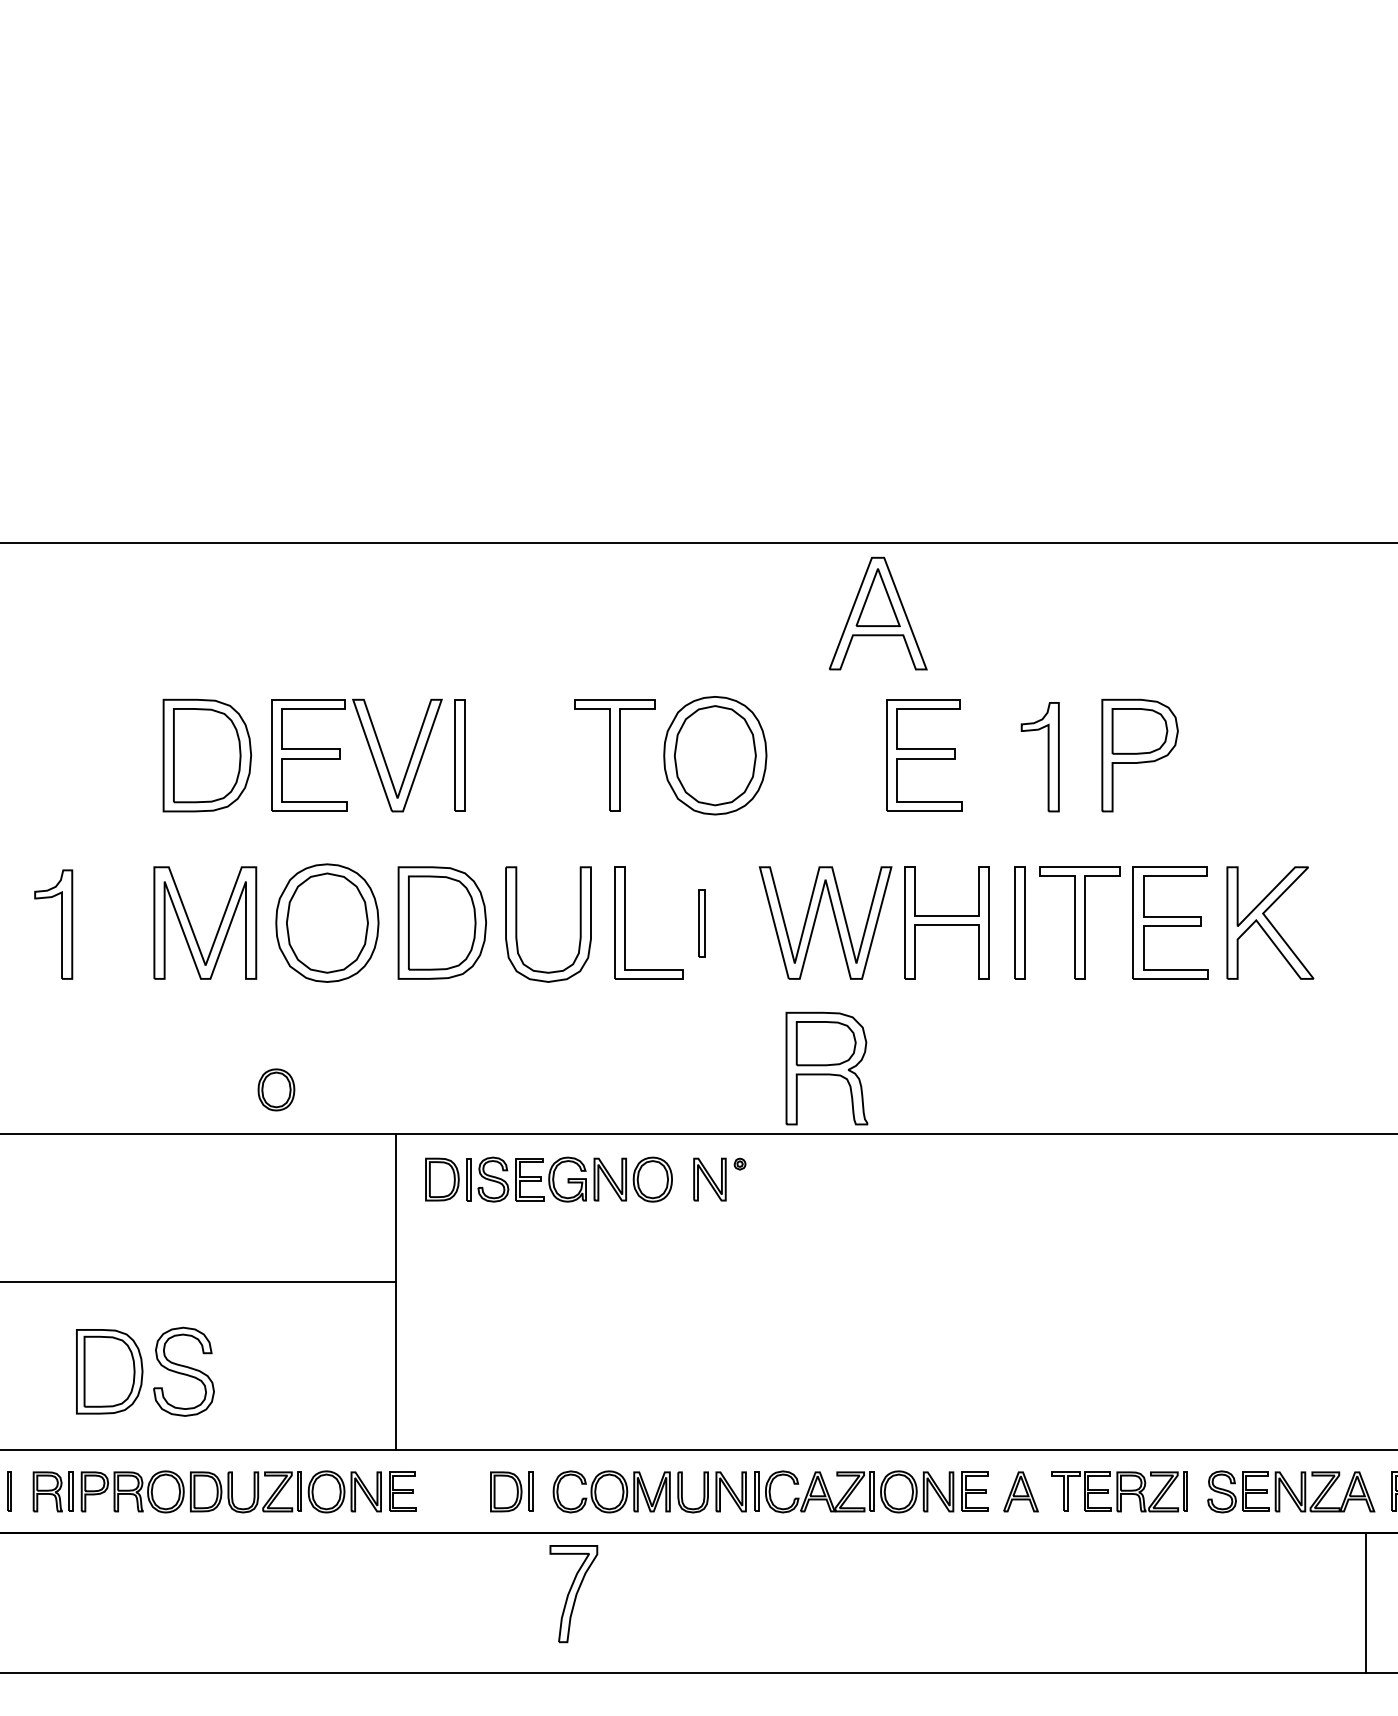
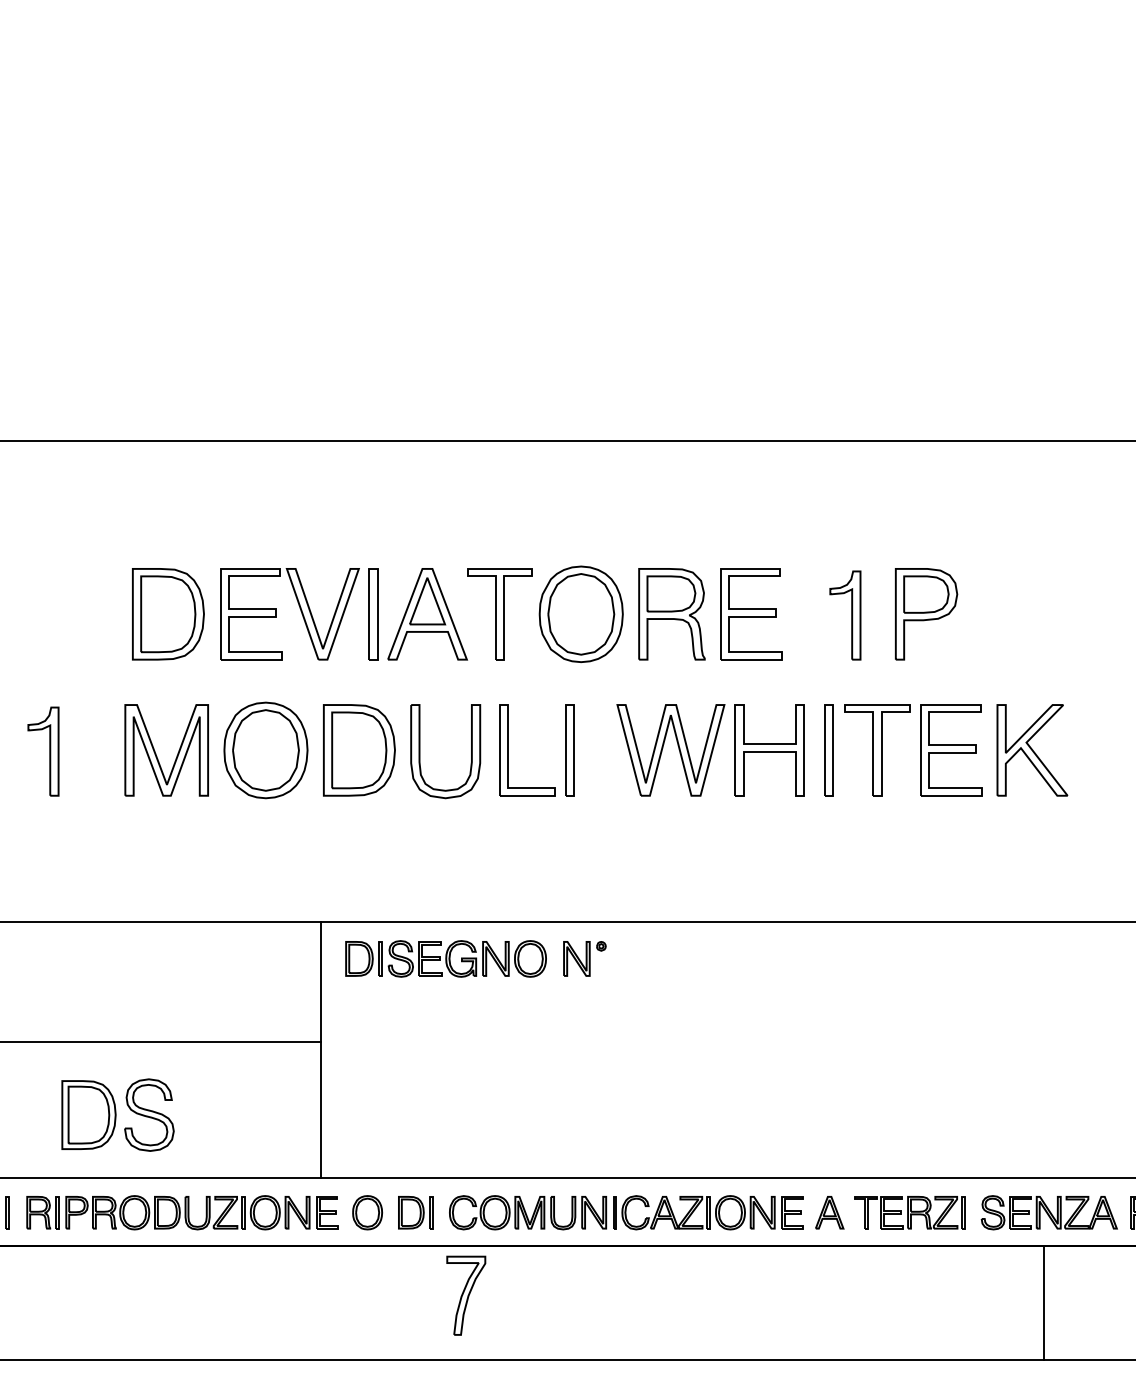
part: (878, 613) -> (427, 614), moved
part: (701, 922) -> (570, 749), size x1.67
part: (826, 1068) -> (671, 614), moved
part: (276, 1089) -> (367, 1212), moved
line: (1366, 1602) -> (1044, 1302), moved

